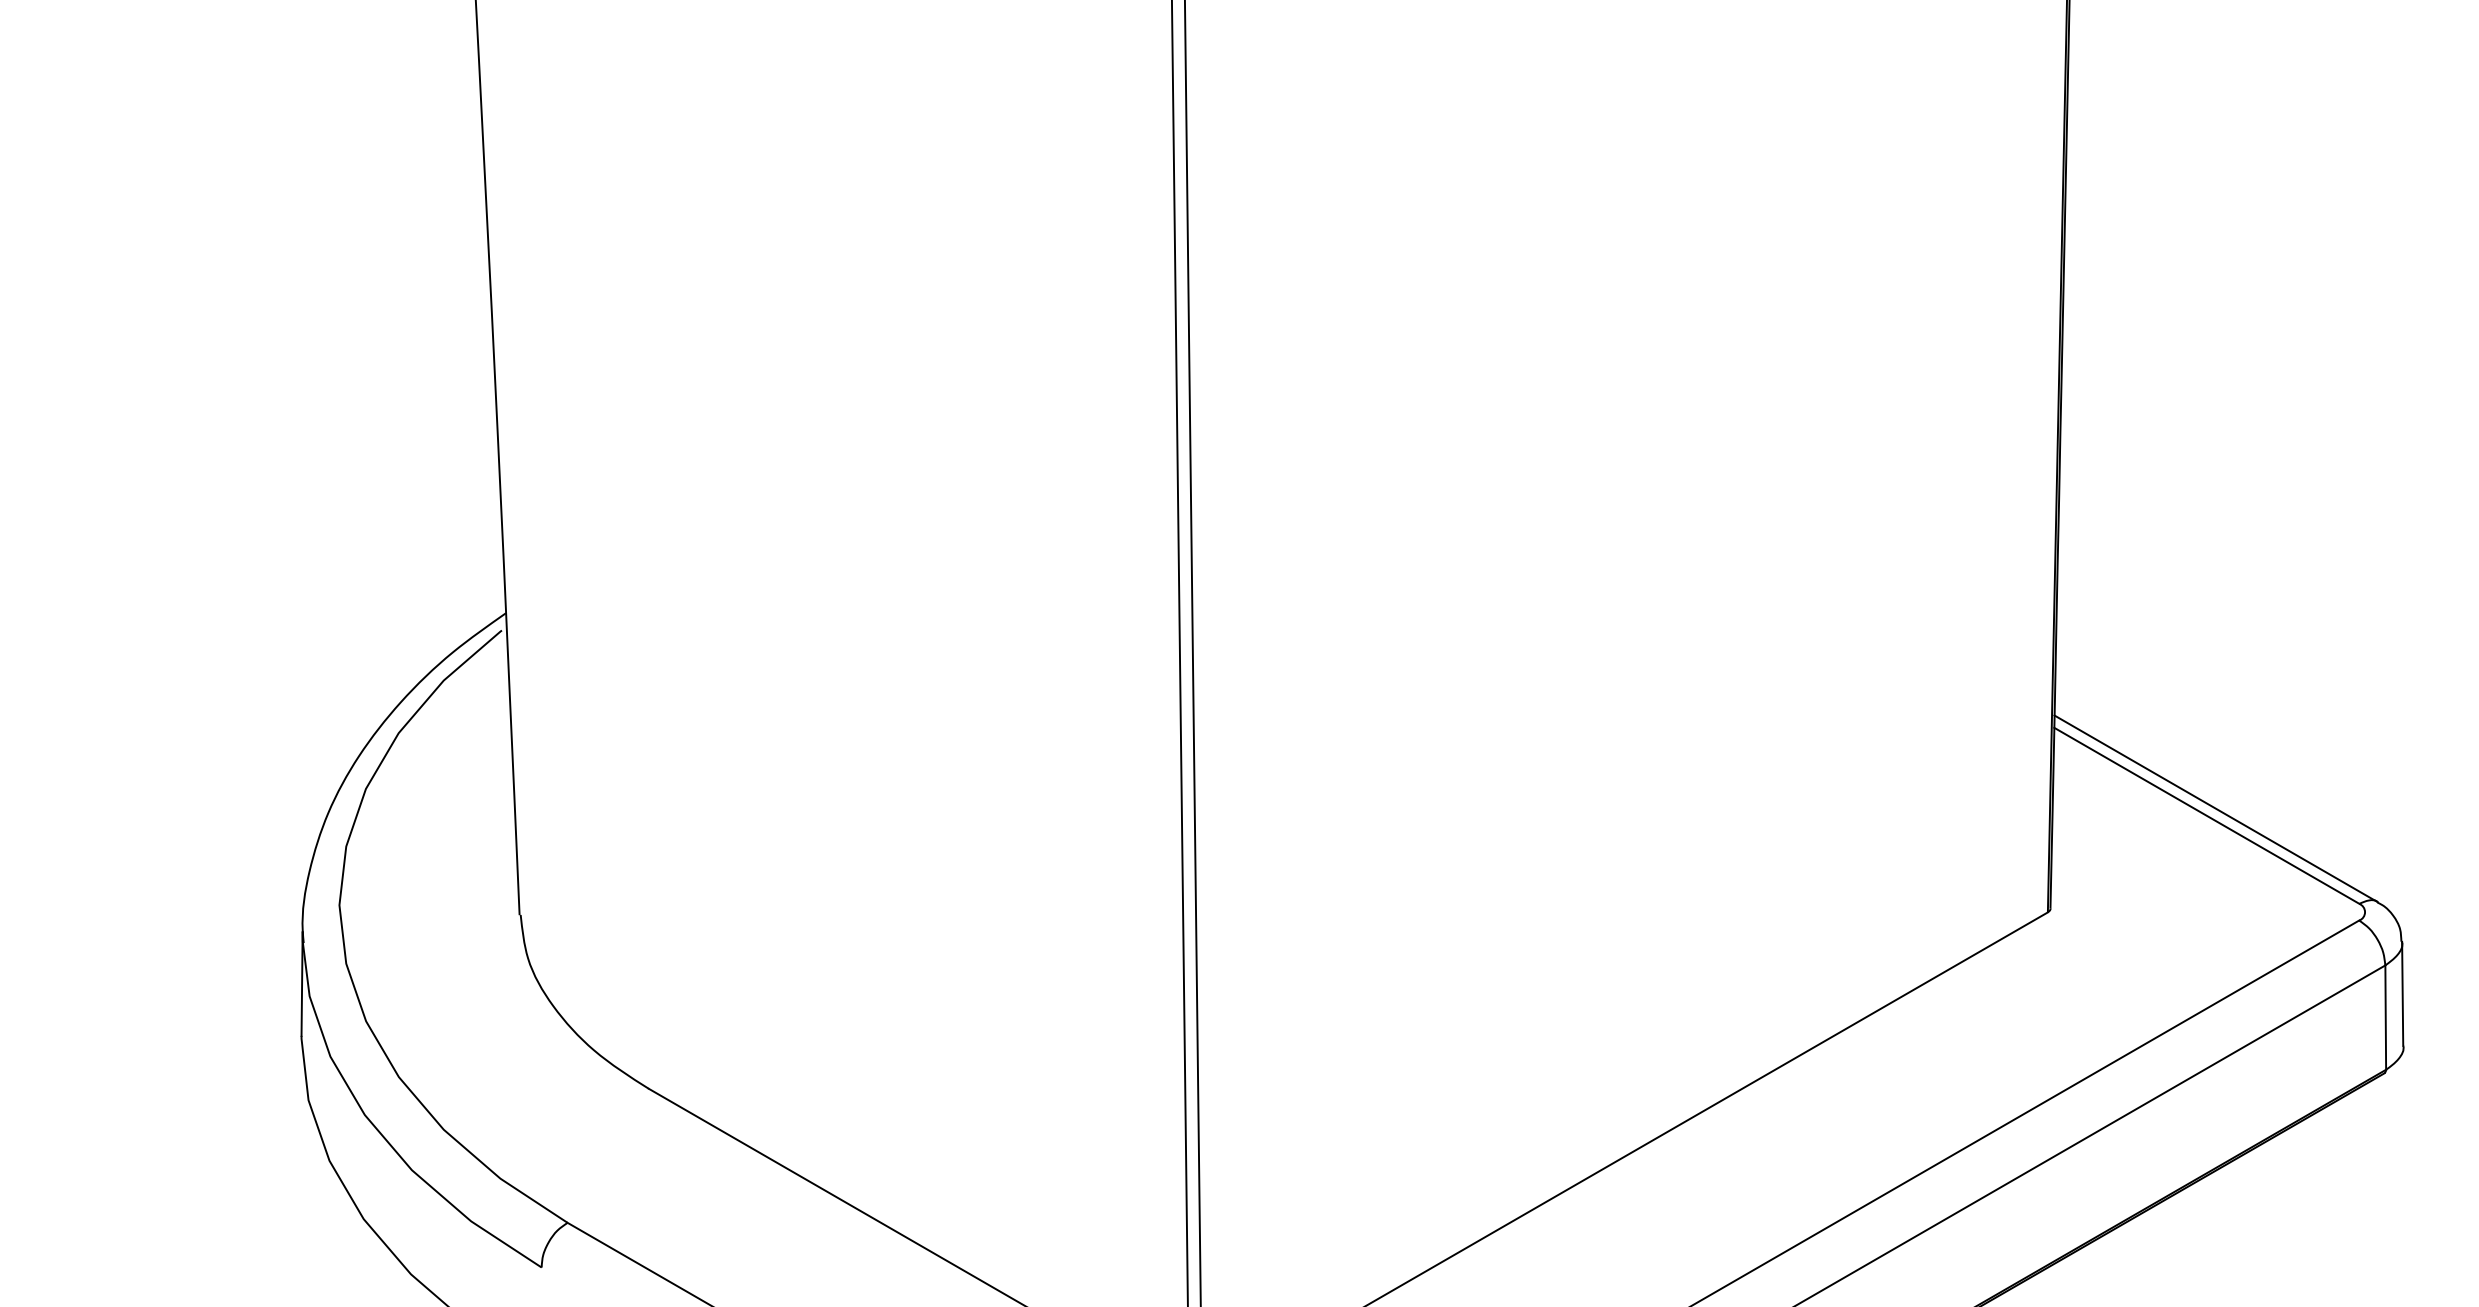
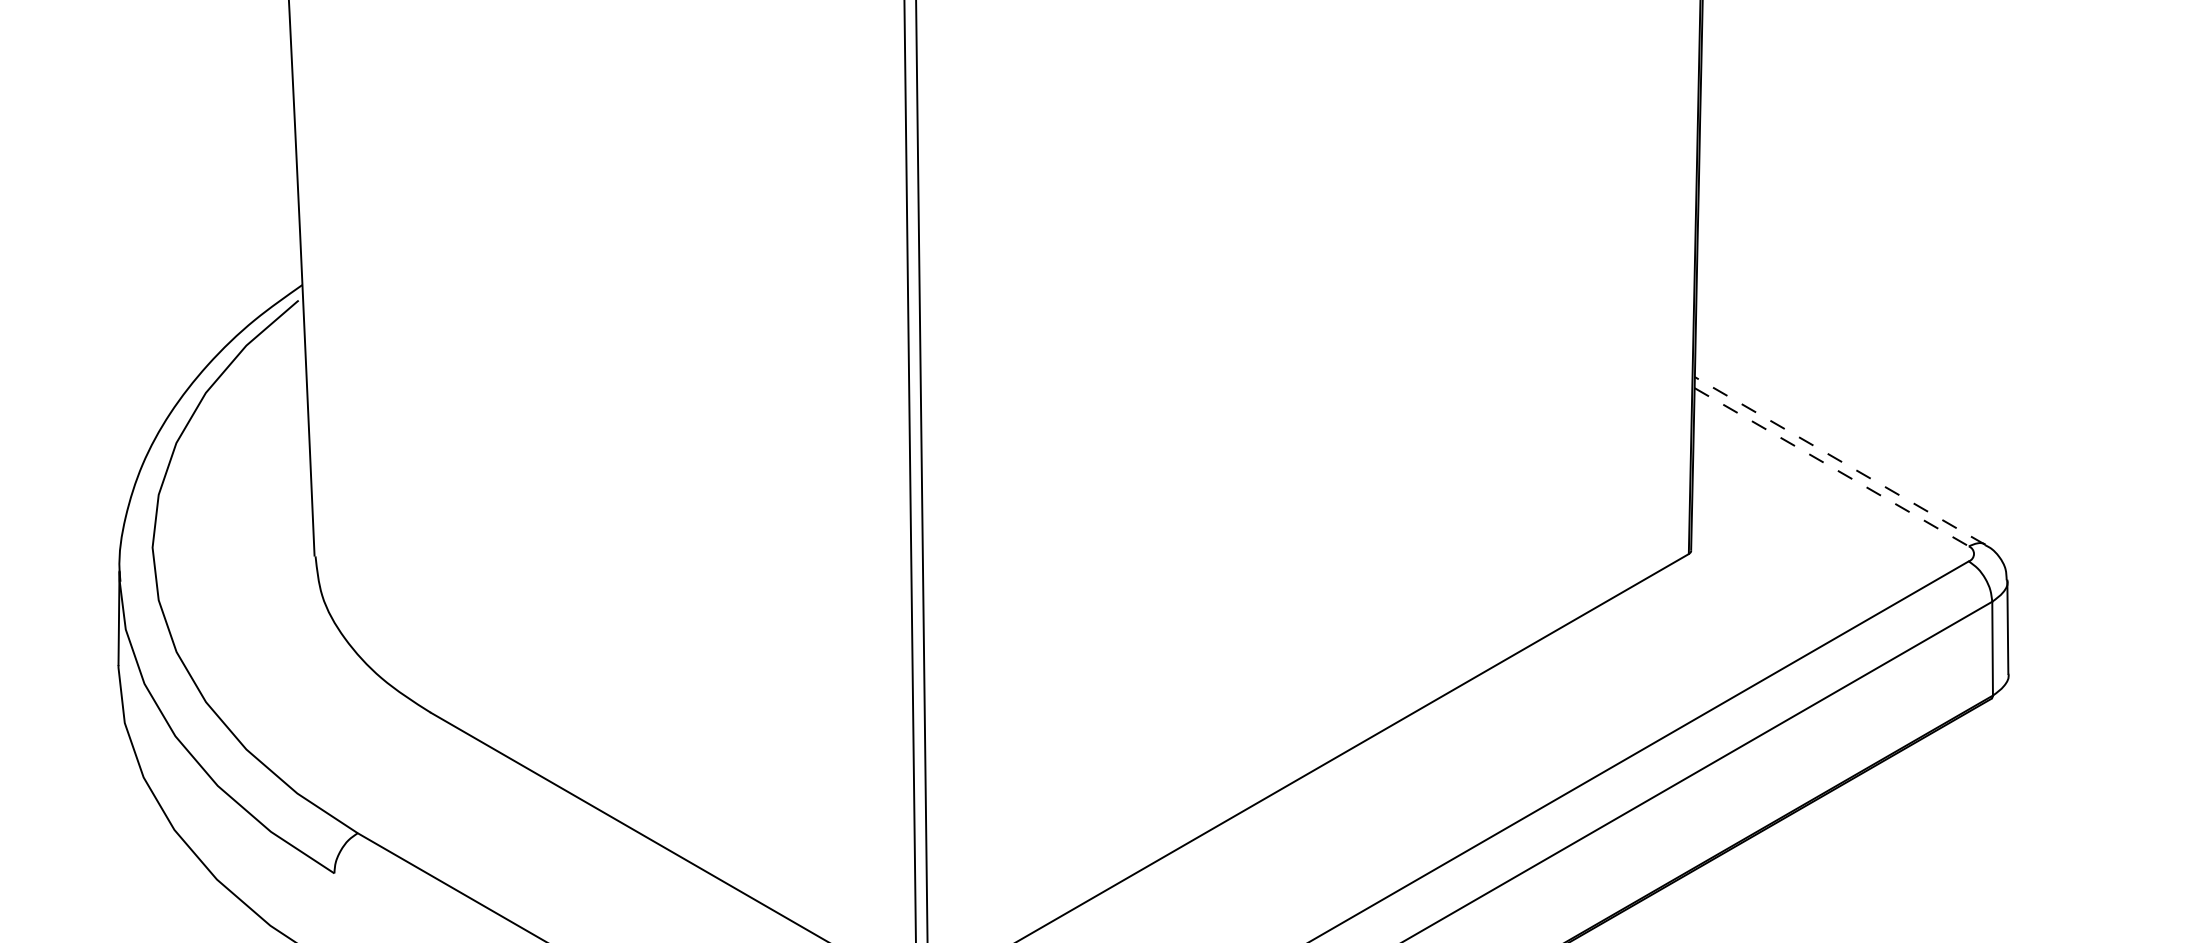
line: (2216, 808) -> (1840, 460), solid -> dashed
line: (2207, 816) -> (1832, 467), solid -> dashed

